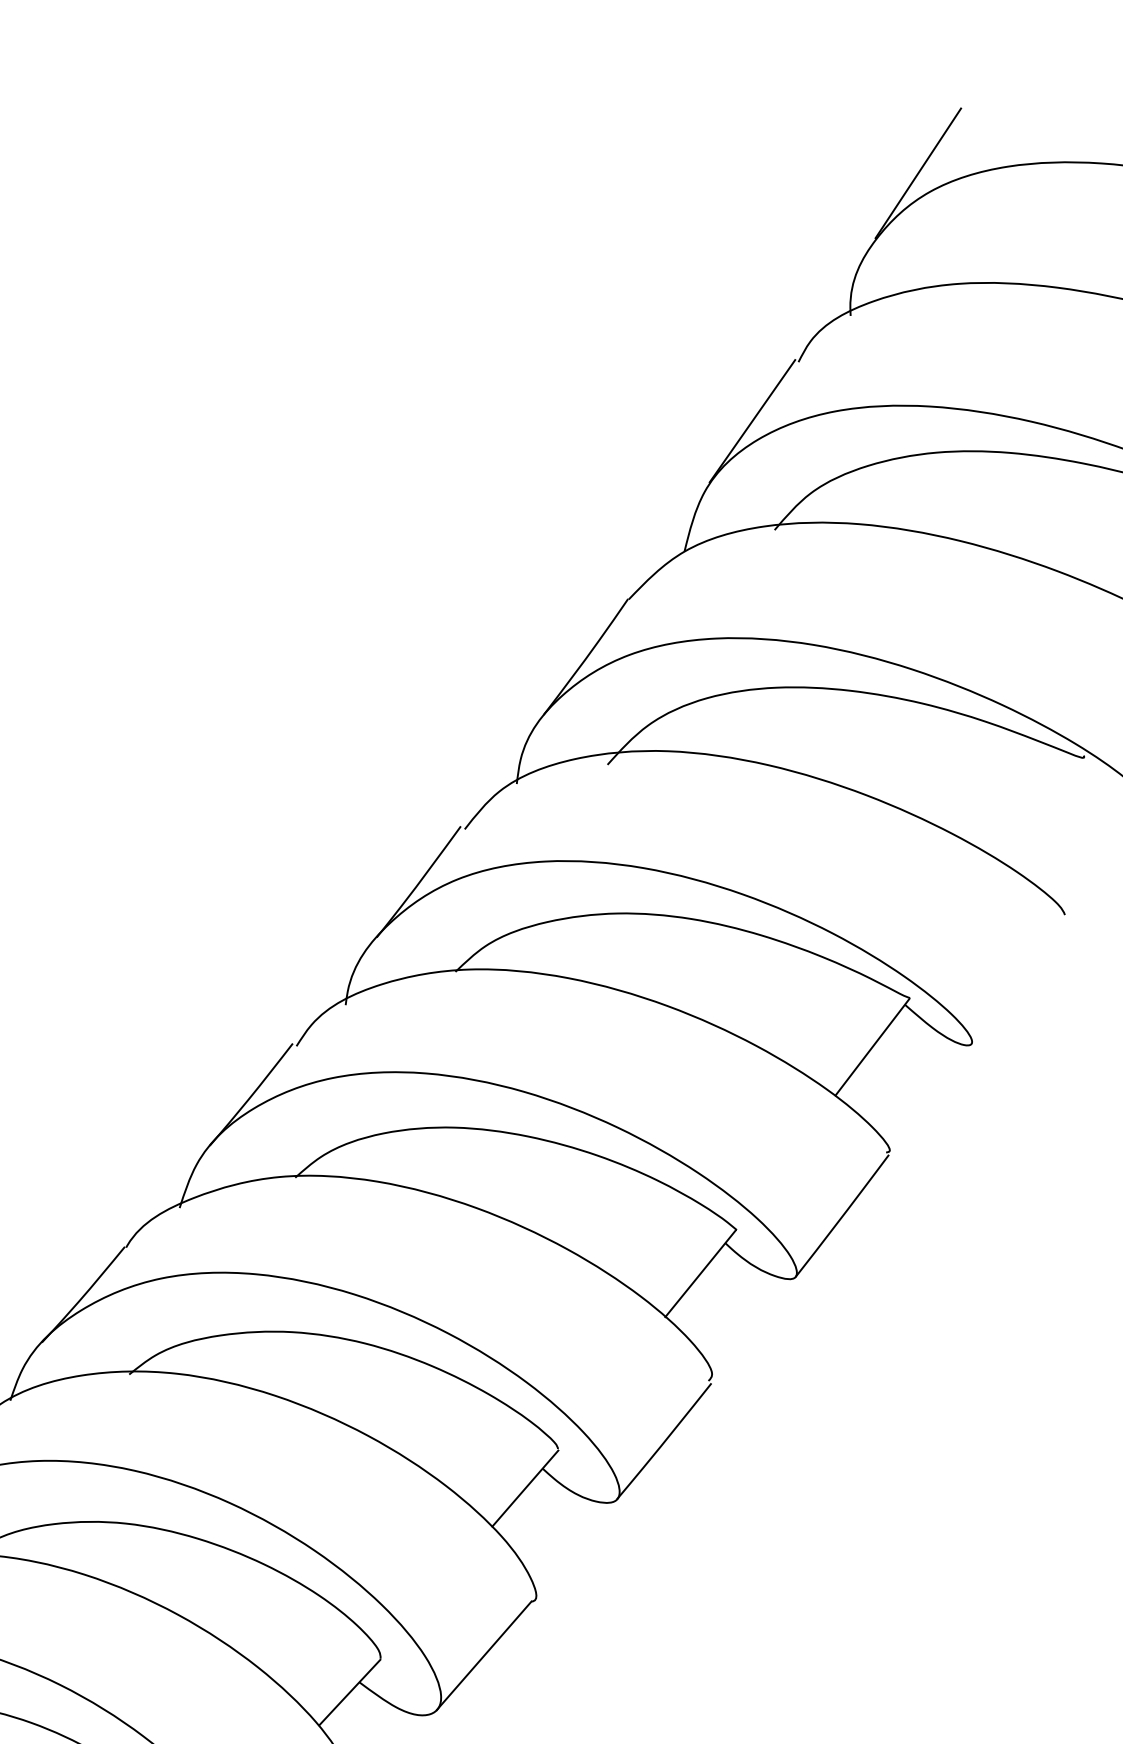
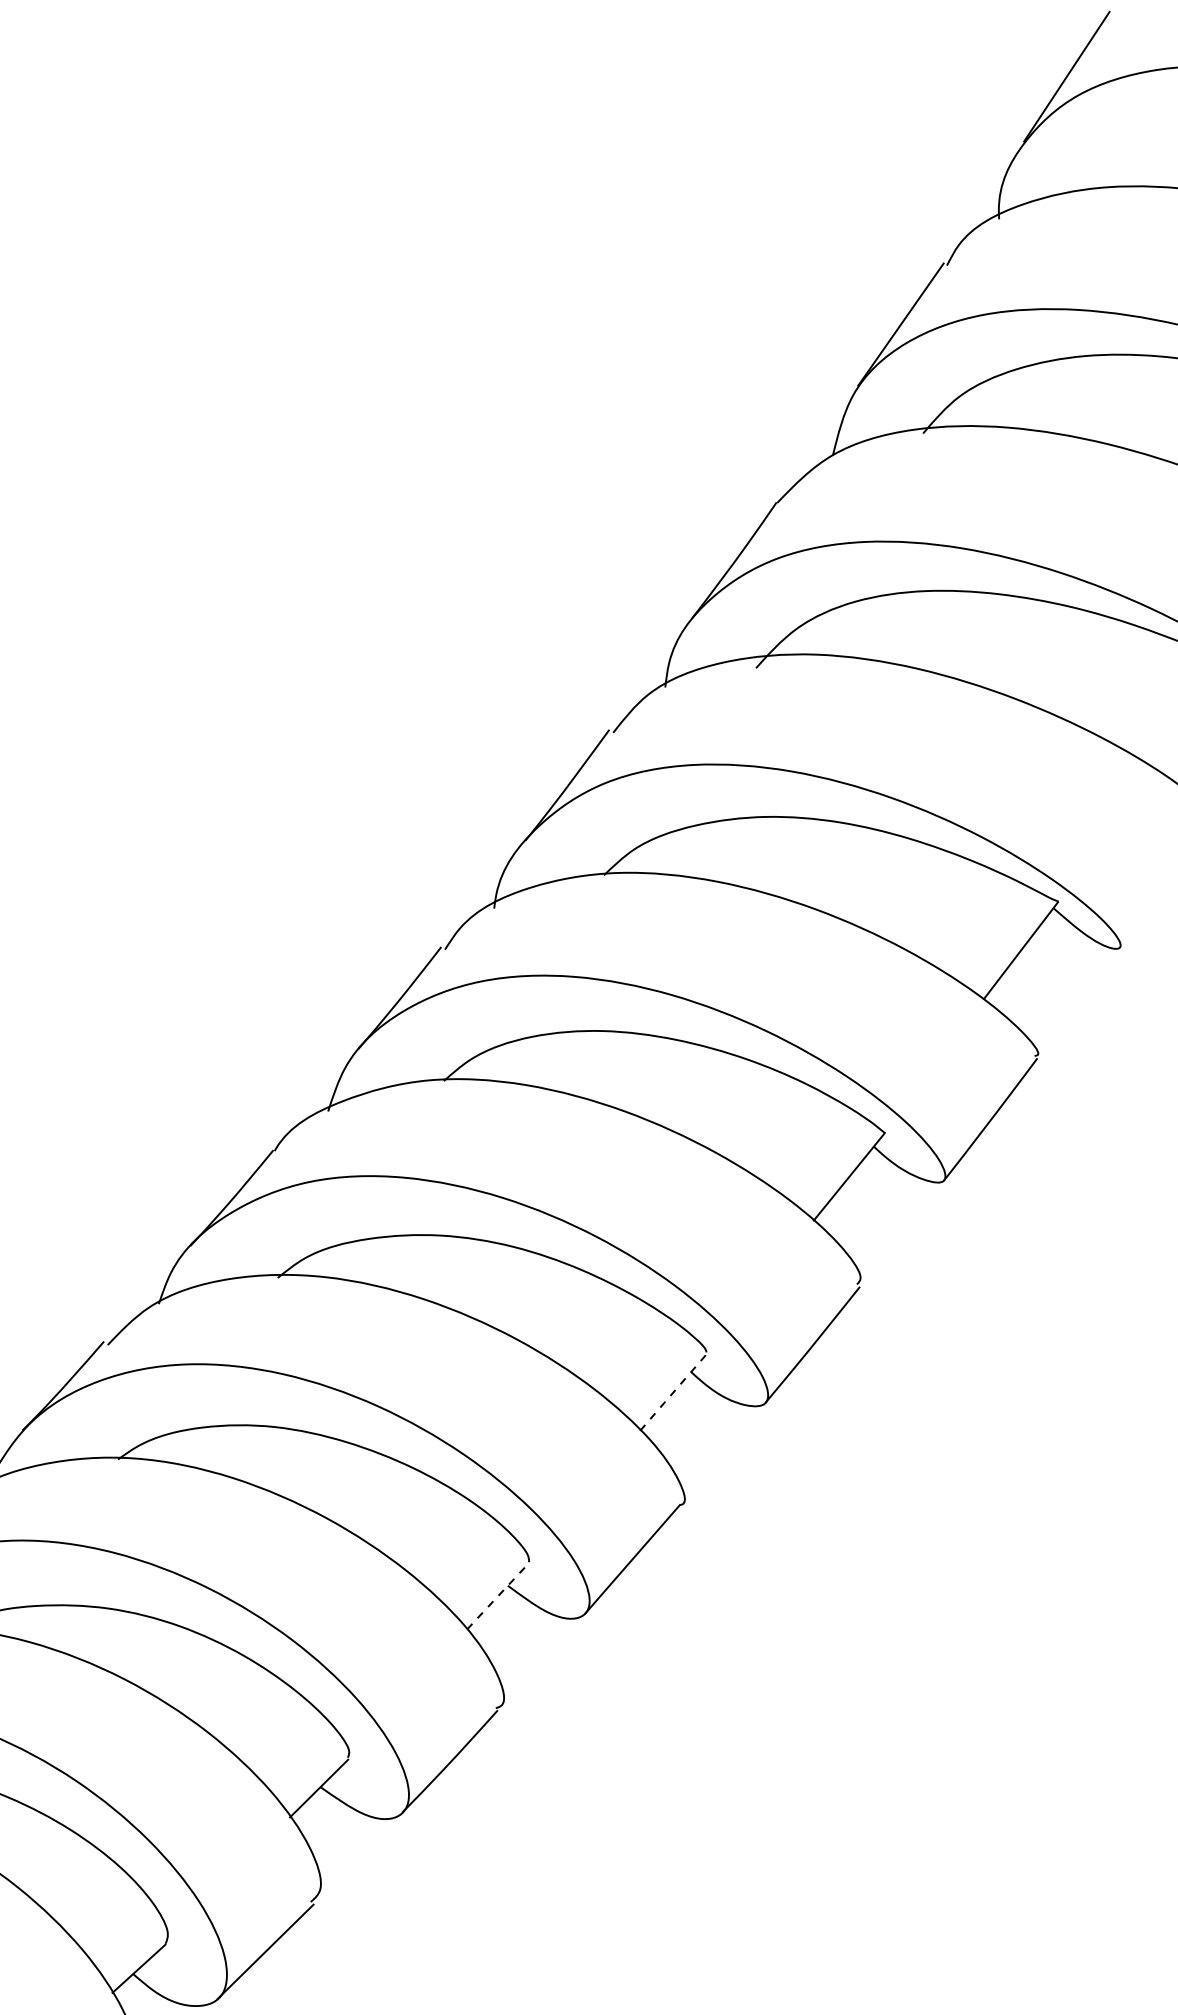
line: (525, 1488) -> (673, 1391), solid -> dashed
line: (350, 1693) -> (498, 1596), solid -> dashed

